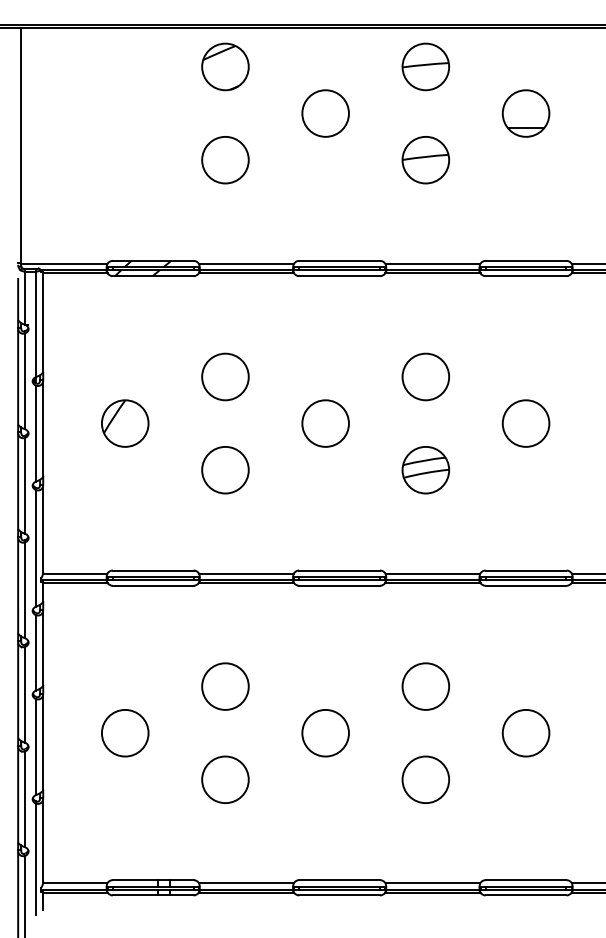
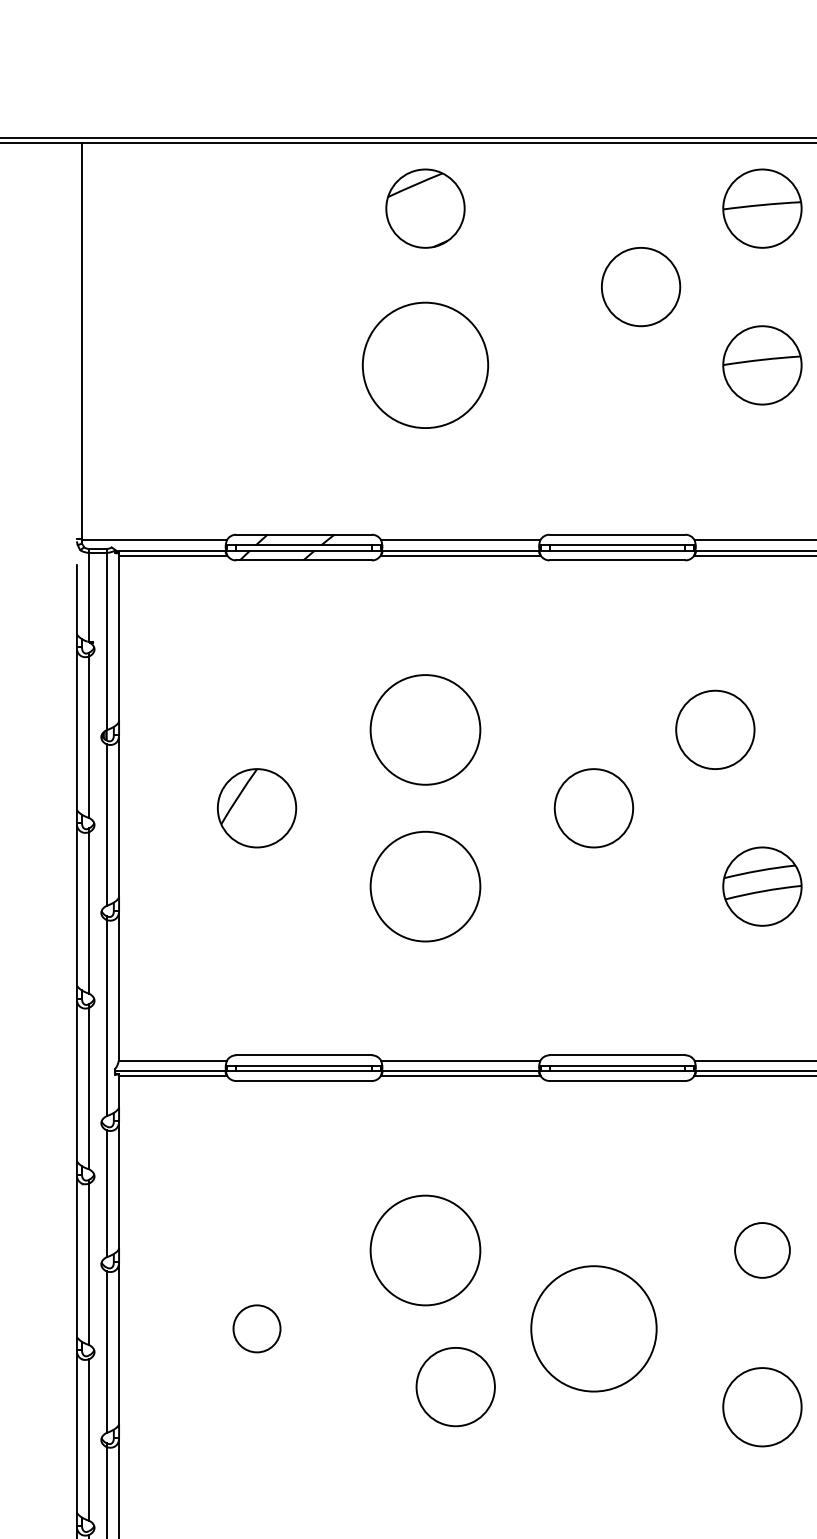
circle: (325, 113) -> (640, 286), moved
circle: (225, 159) -> (425, 364), size x1.6
circle: (225, 376) -> (425, 729), size x1.4
circle: (425, 376) -> (714, 729), moved
circle: (225, 469) -> (425, 885), size x1.4
circle: (225, 686) -> (425, 1250), size x1.4
circle: (425, 686) -> (761, 1250), size x0.7
circle: (124, 732) -> (255, 1327), size x0.6
circle: (325, 732) -> (593, 1327), size x1.6
circle: (225, 779) -> (455, 1386), moved

